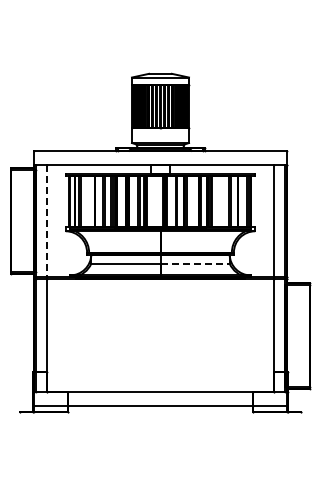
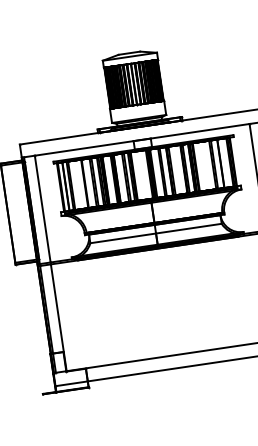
line: (47, 221) -> (42, 209), dashed -> solid
line: (195, 263) -> (189, 228), dashed -> solid

